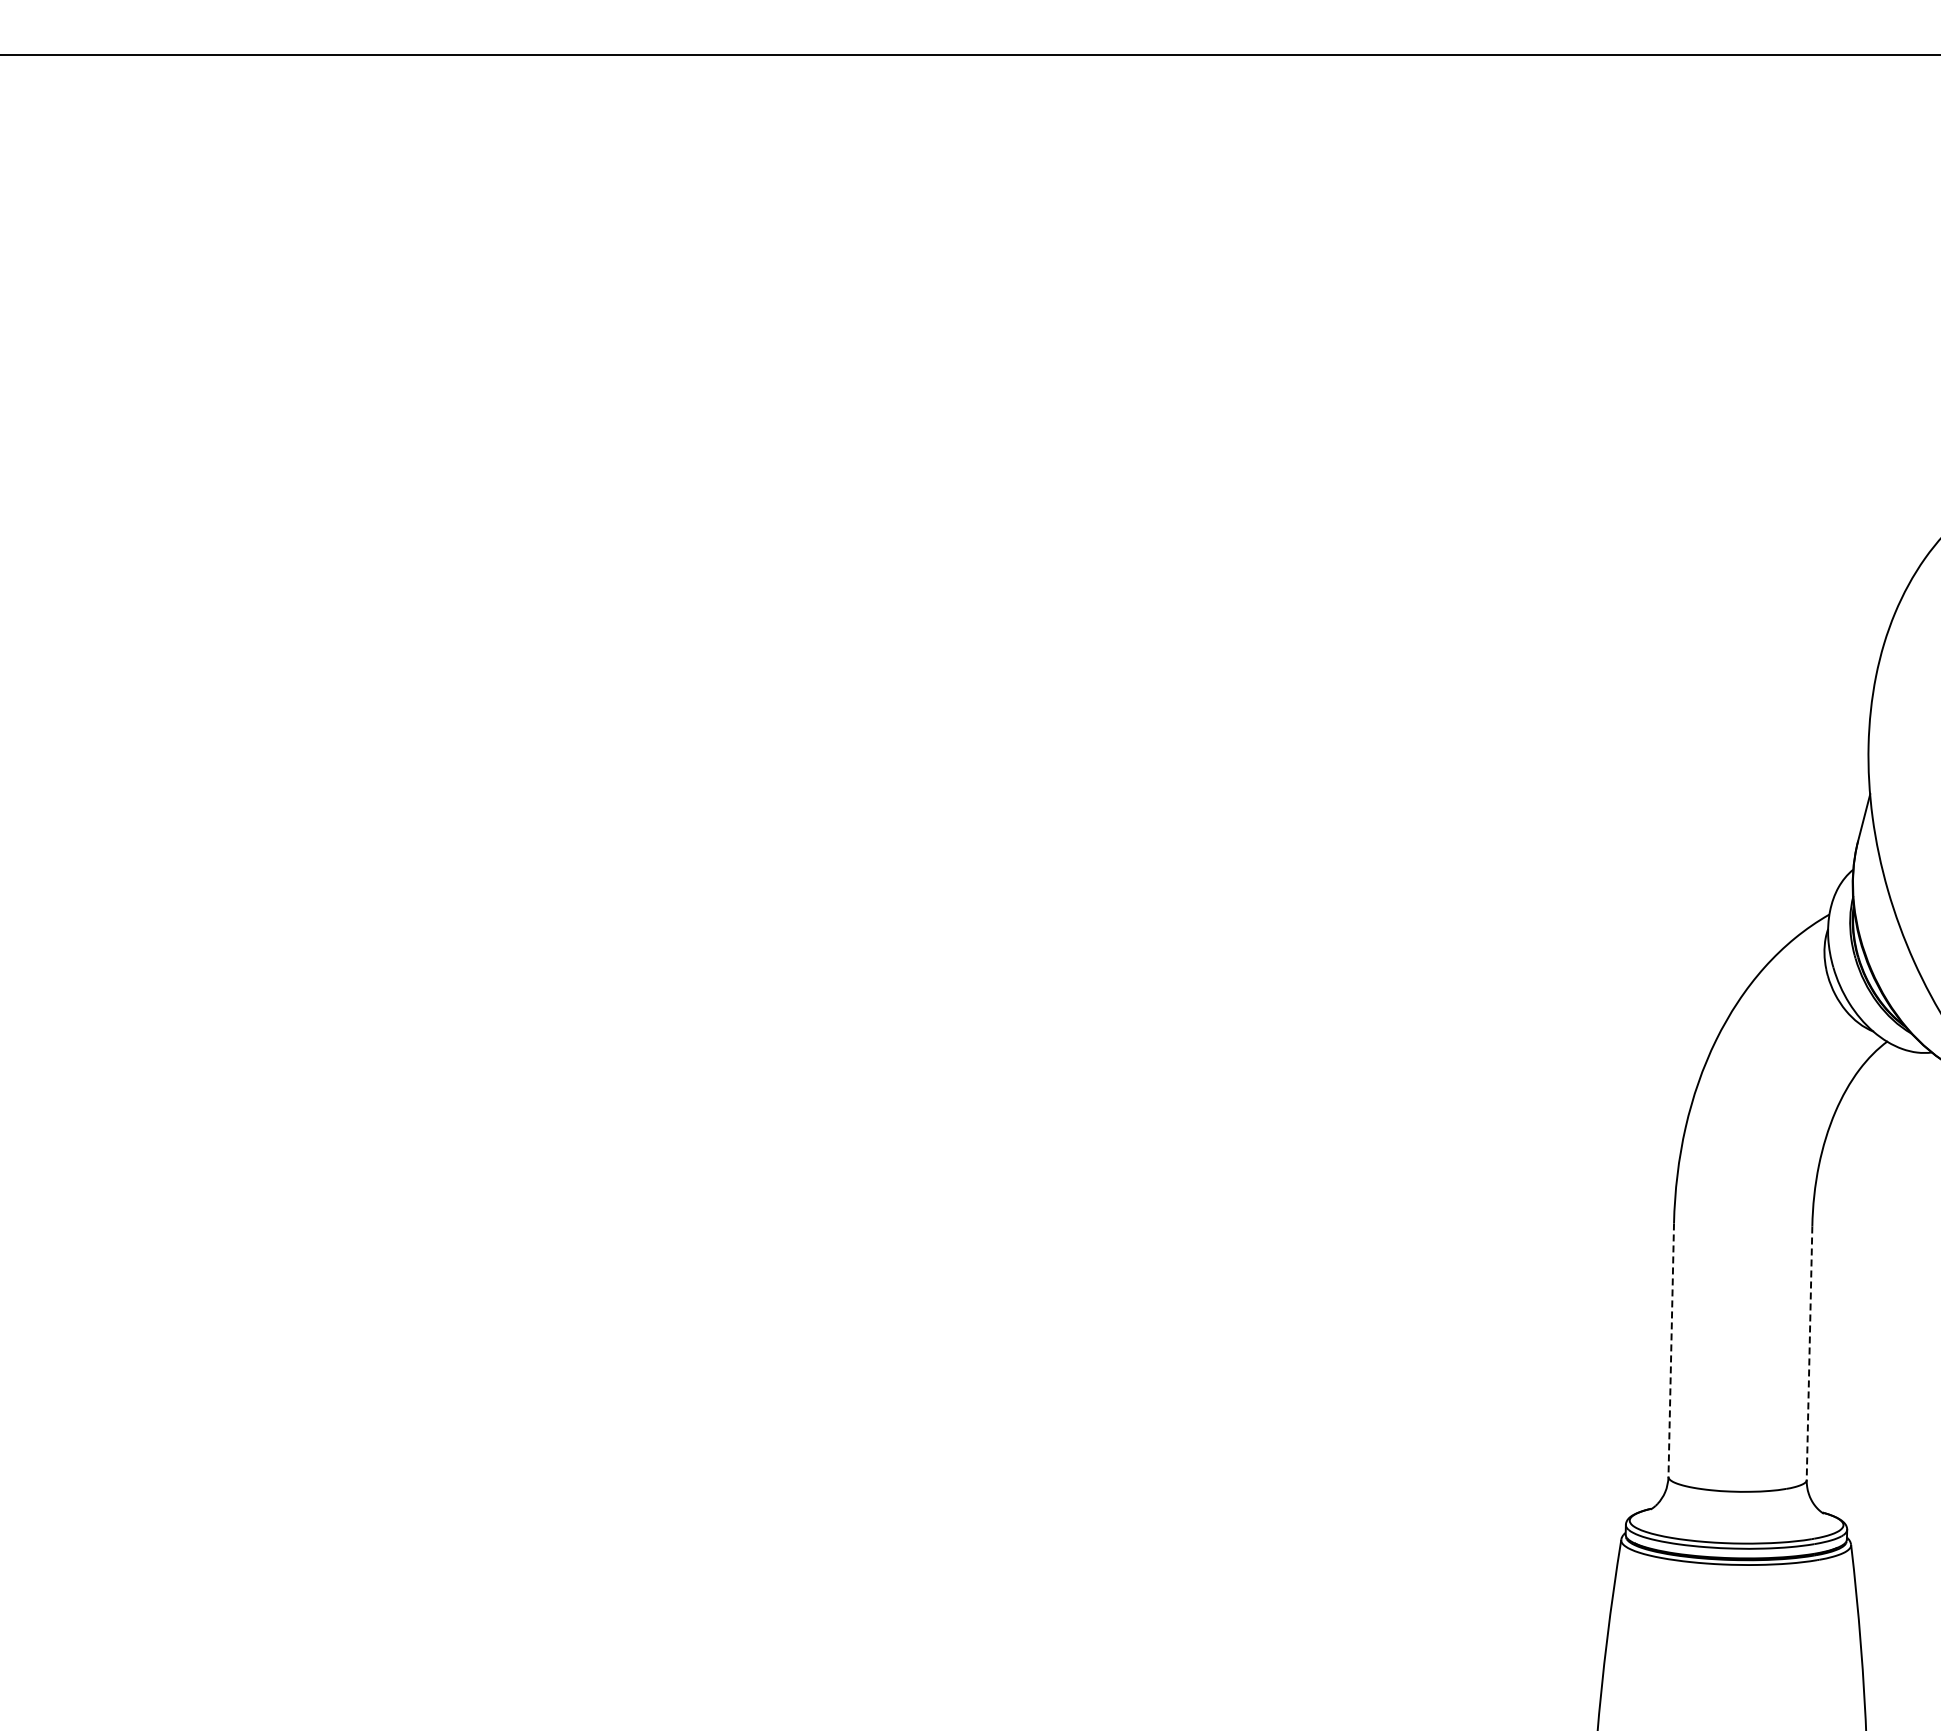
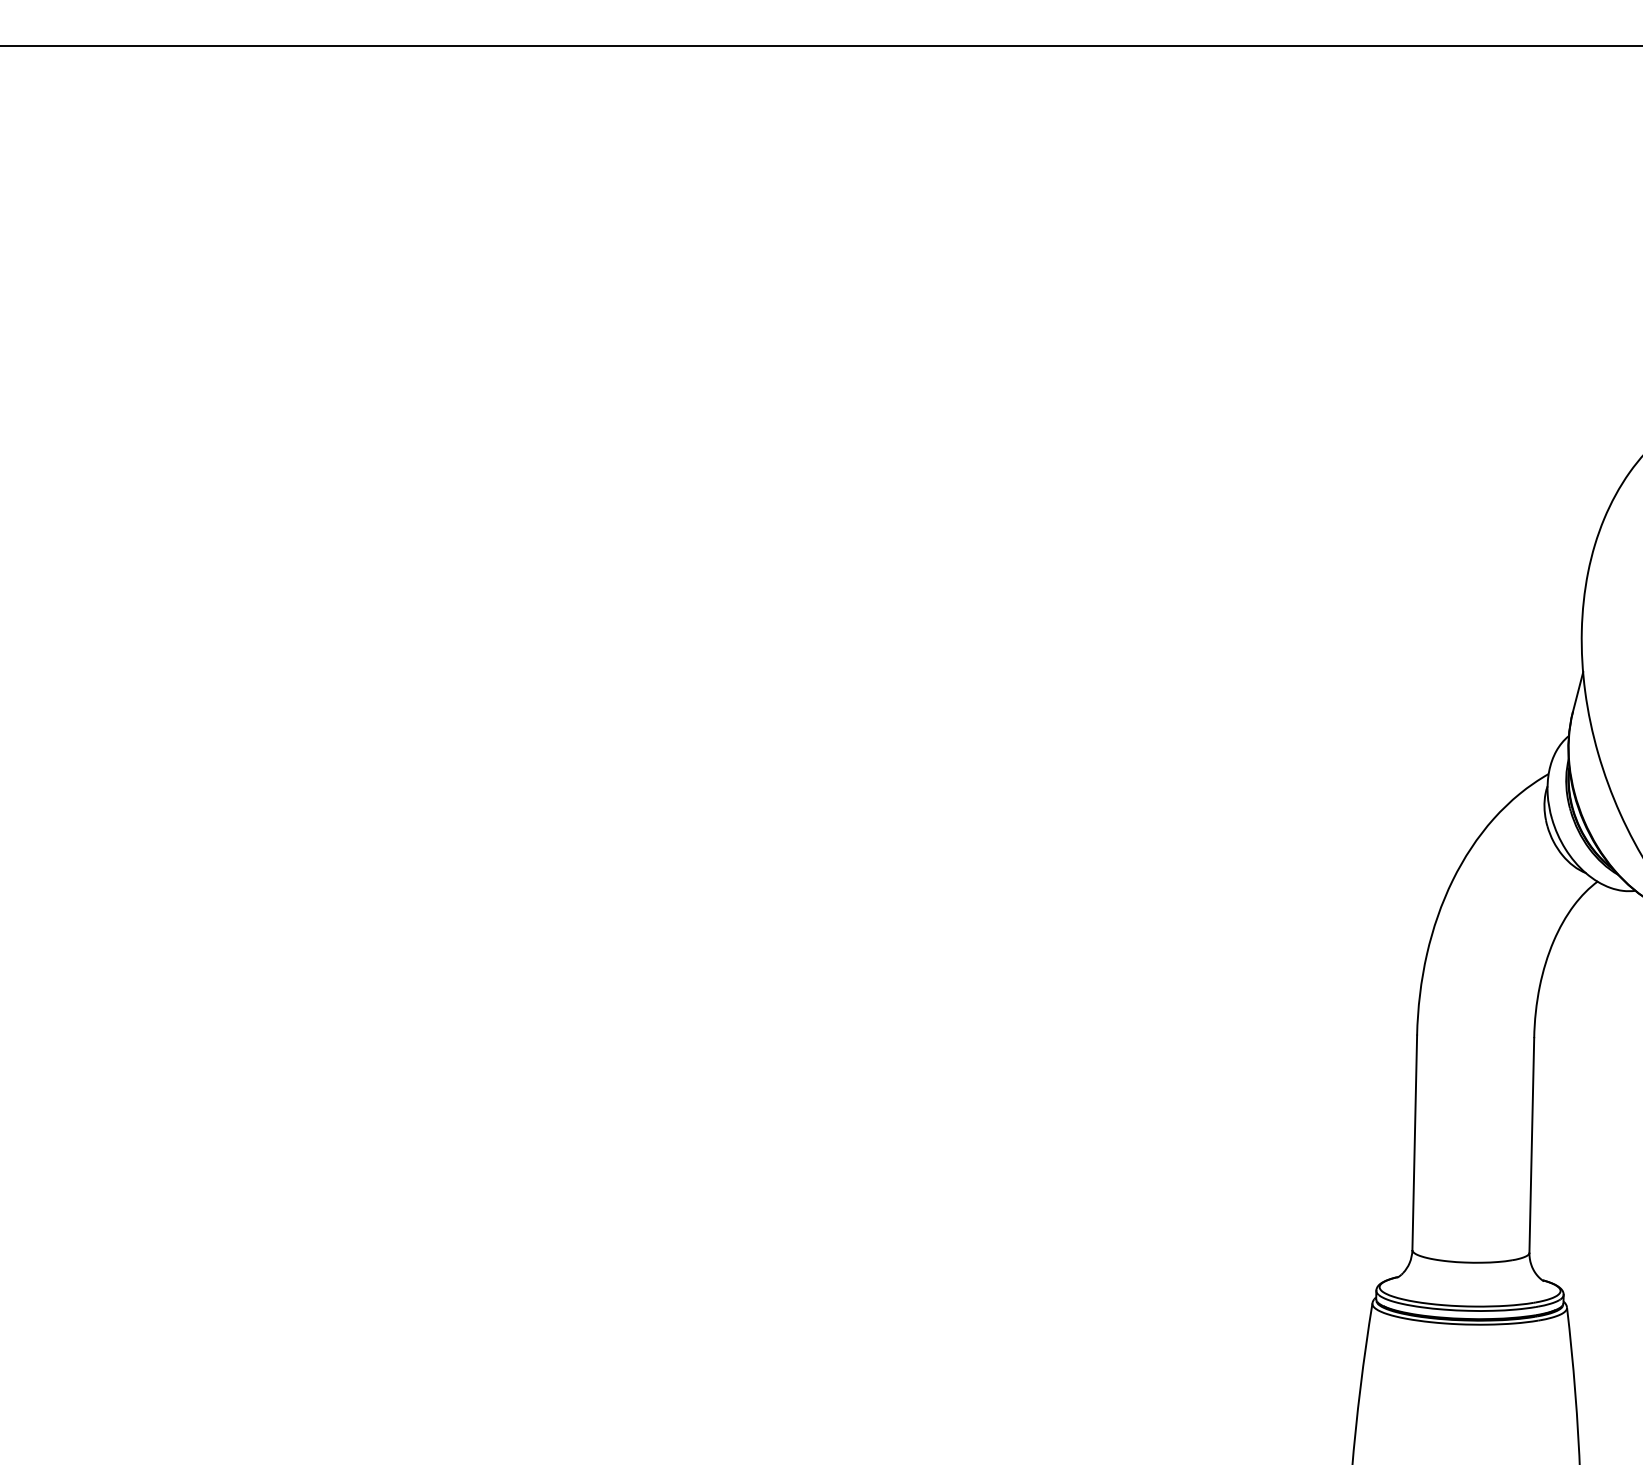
line: (1671, 1350) -> (1414, 1143), dashed -> solid
line: (1809, 1353) -> (1531, 1145), dashed -> solid

